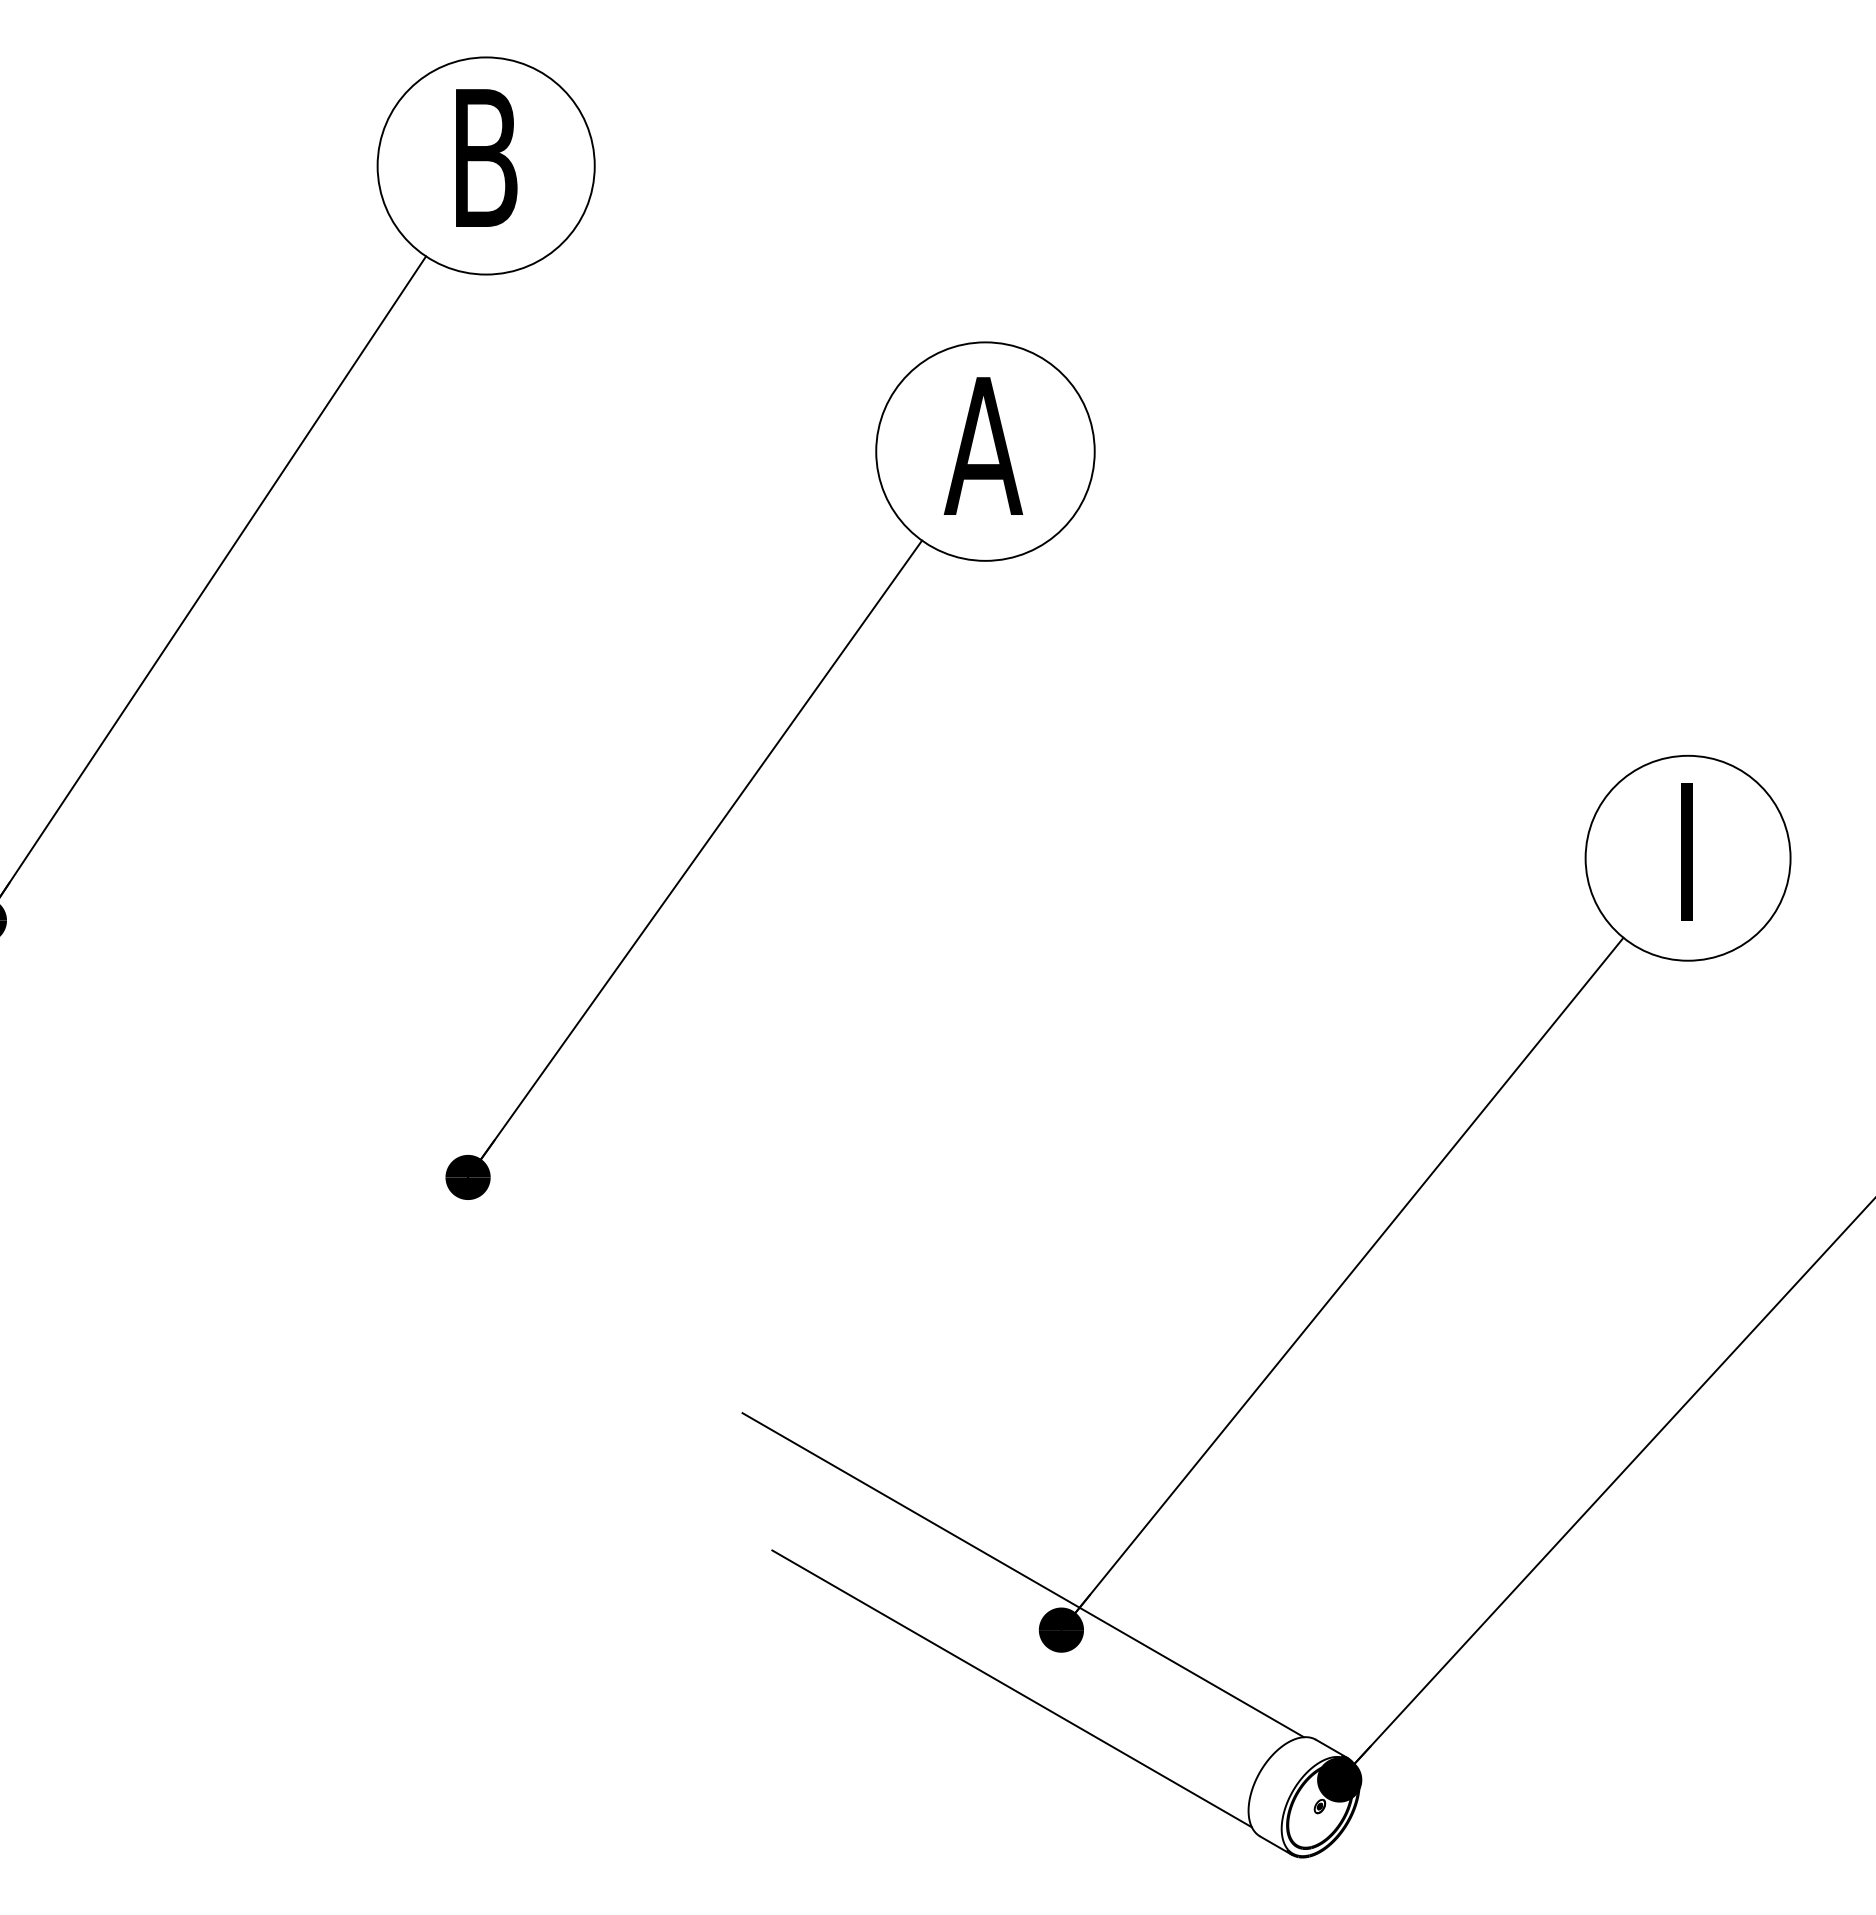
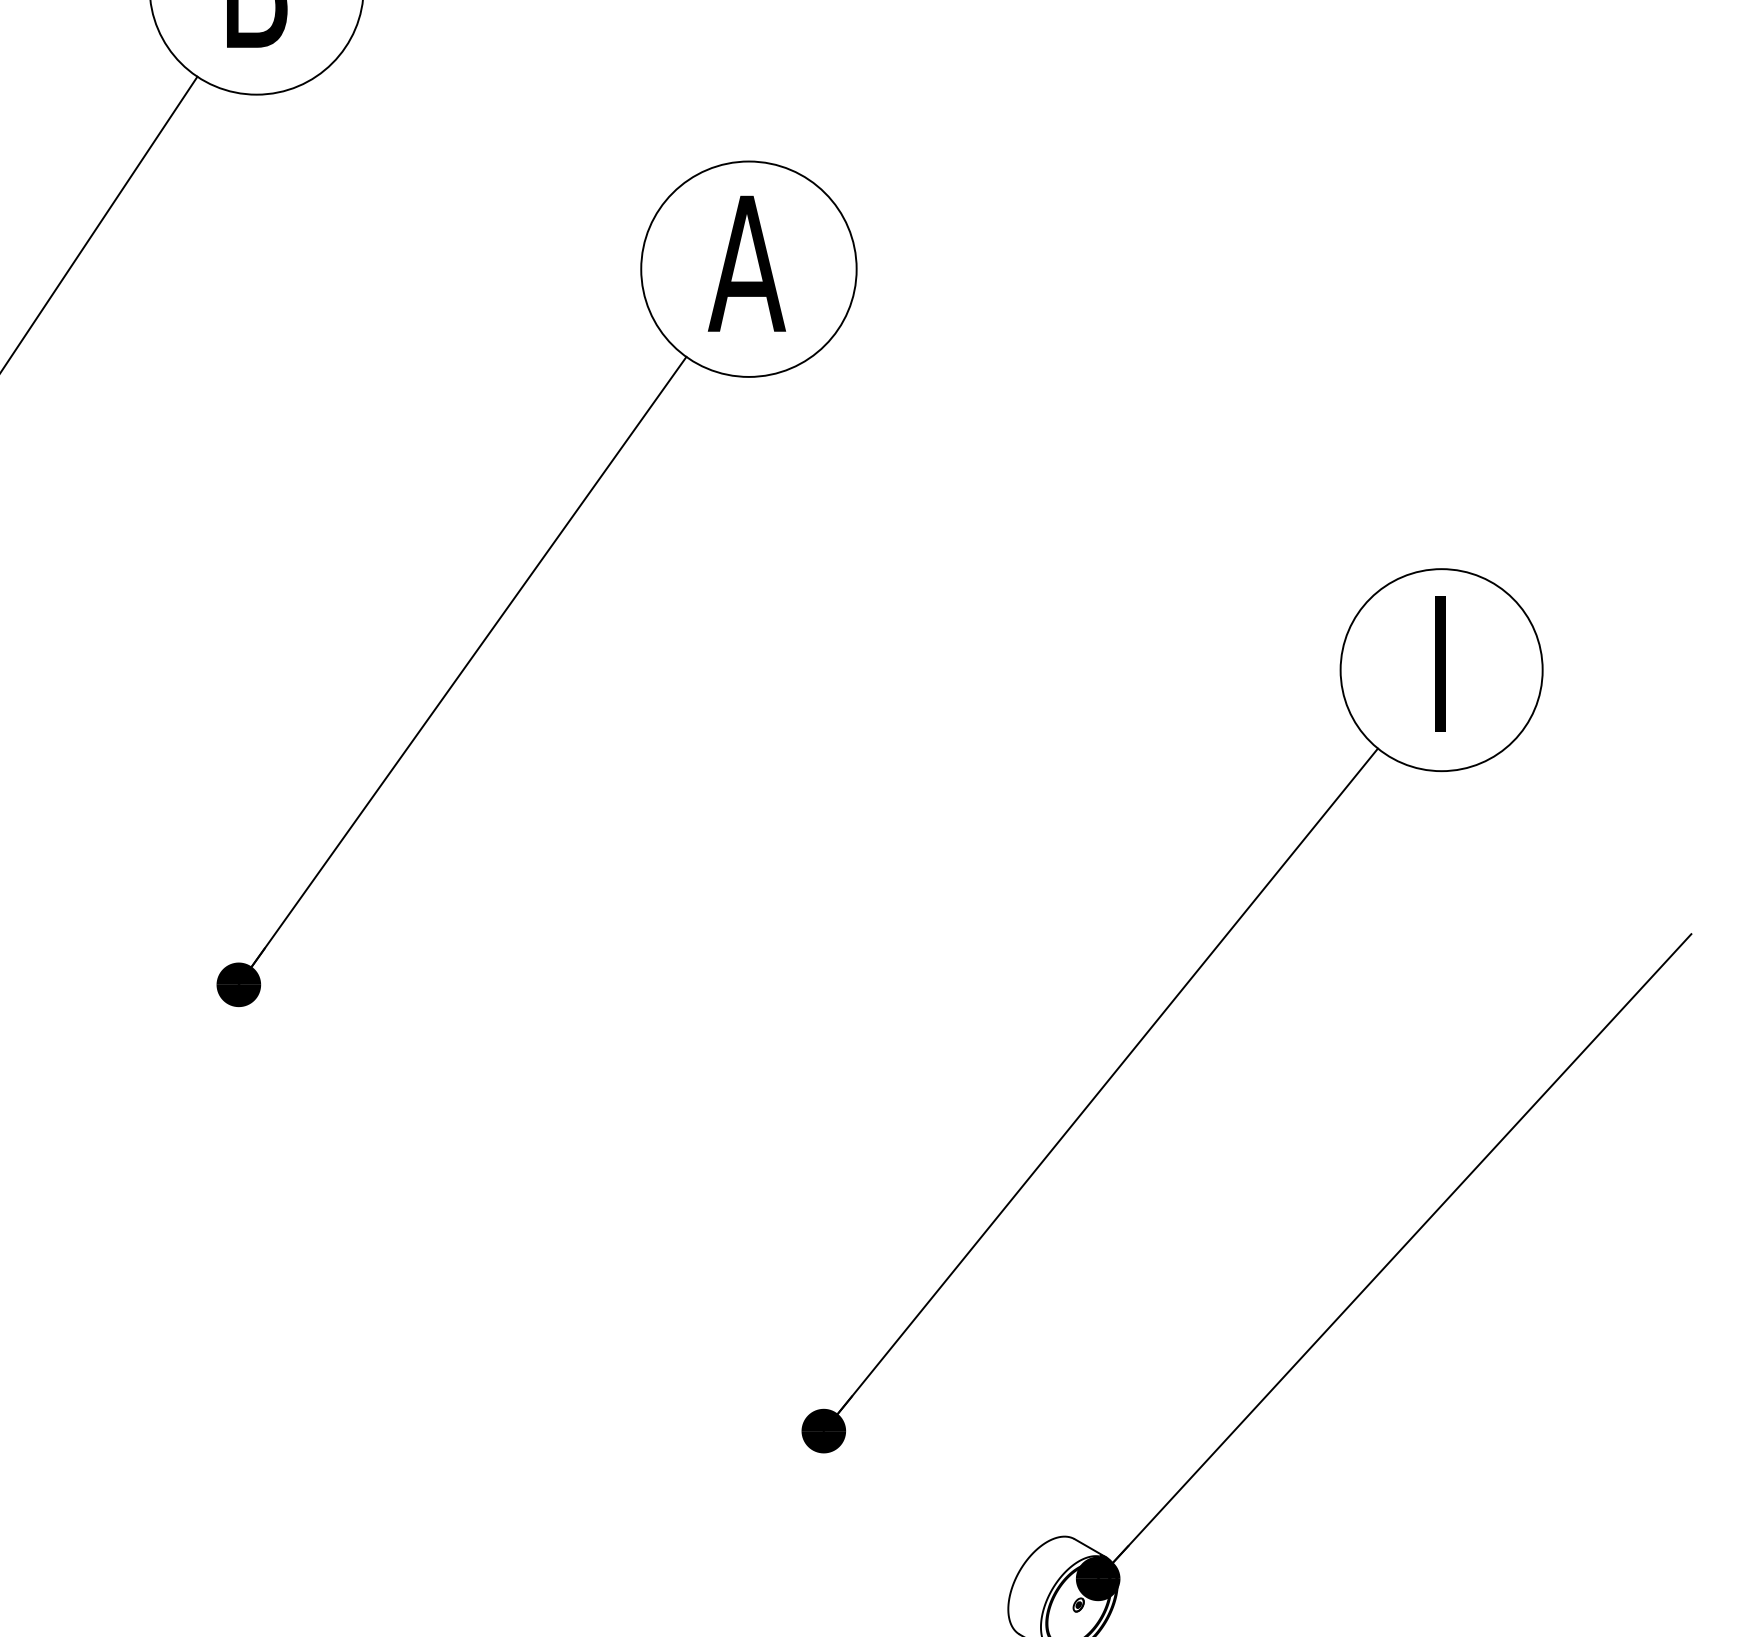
line: (1022, 1575) -> (785, 1377), removed
line: (1011, 1688) -> (774, 1488), removed

